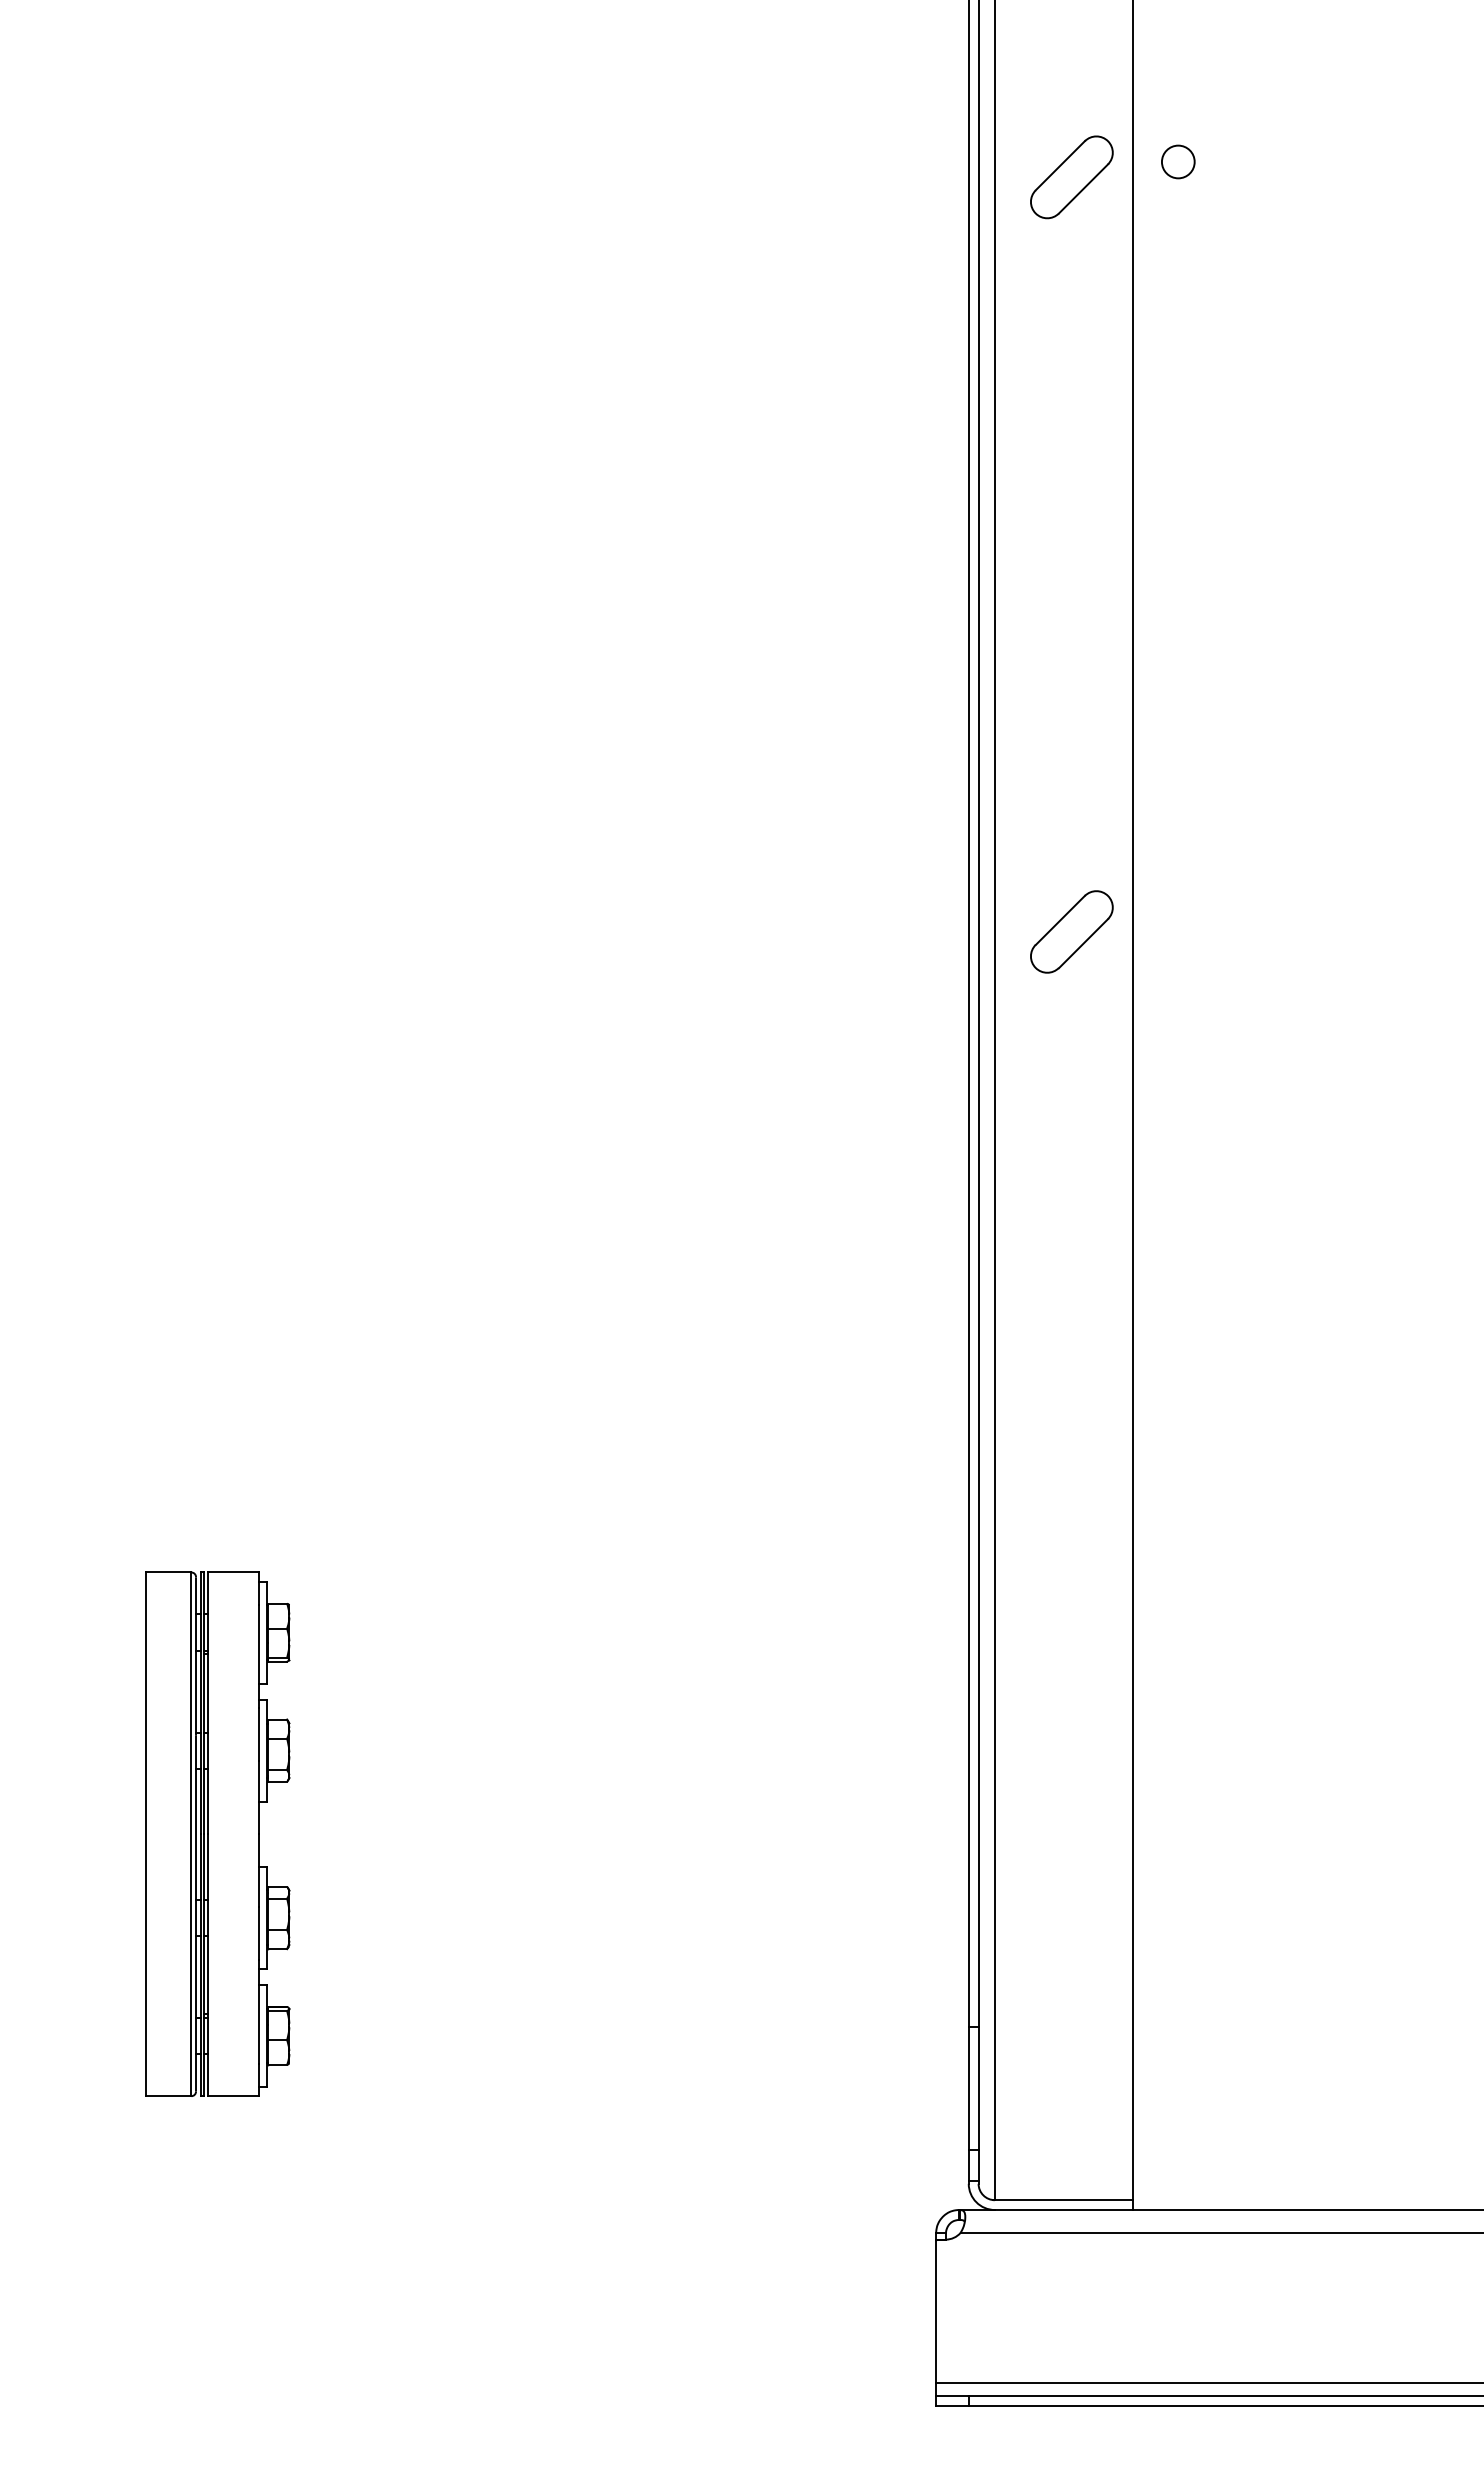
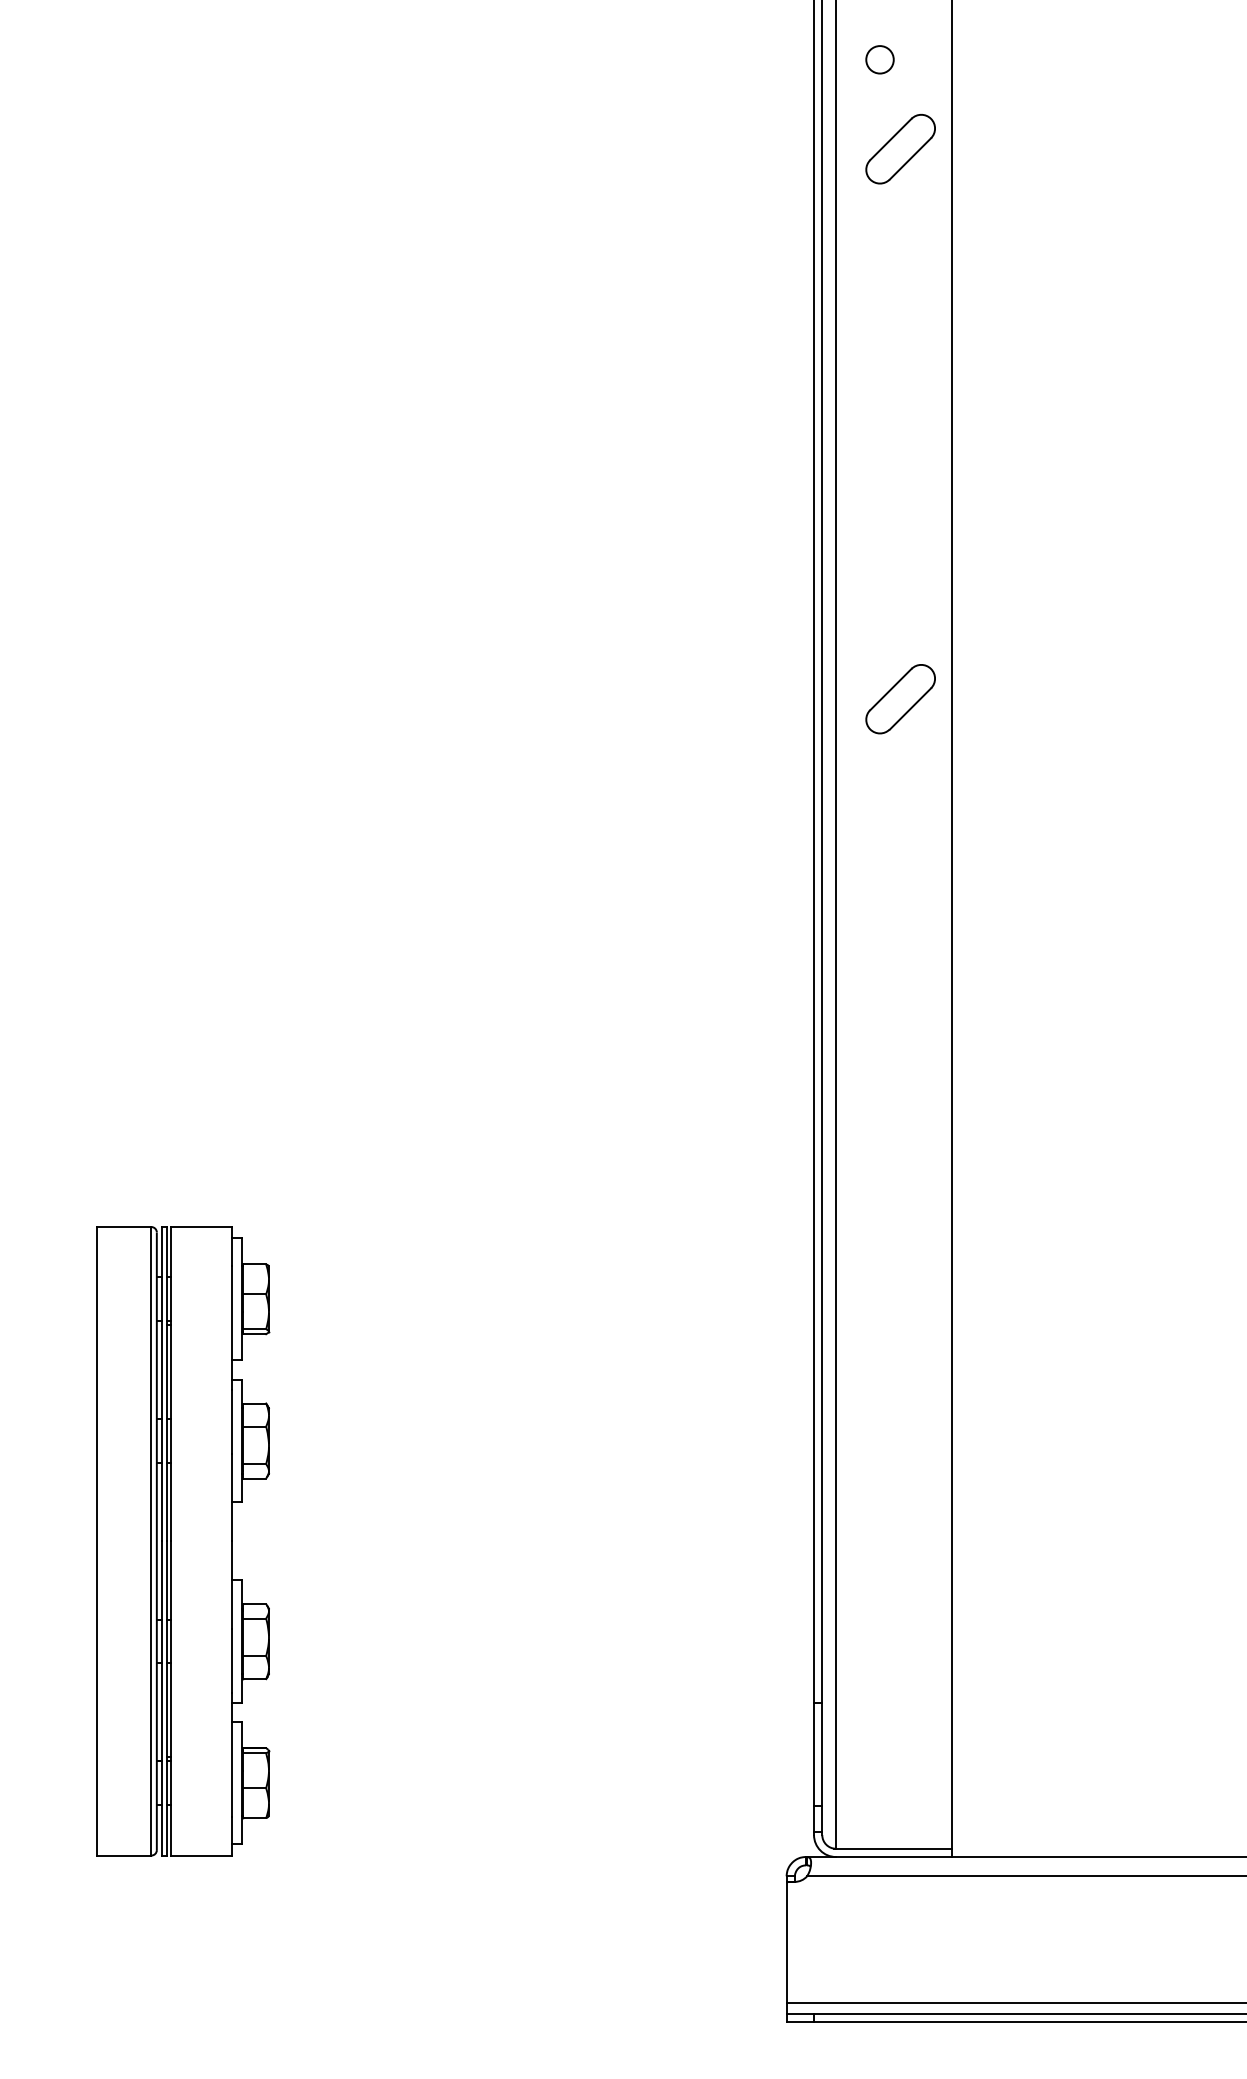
circle: (1178, 161) -> (880, 59), moved
part: (1071, 931) -> (900, 698), moved
part: (217, 1834) -> (182, 1541), size x1.43

